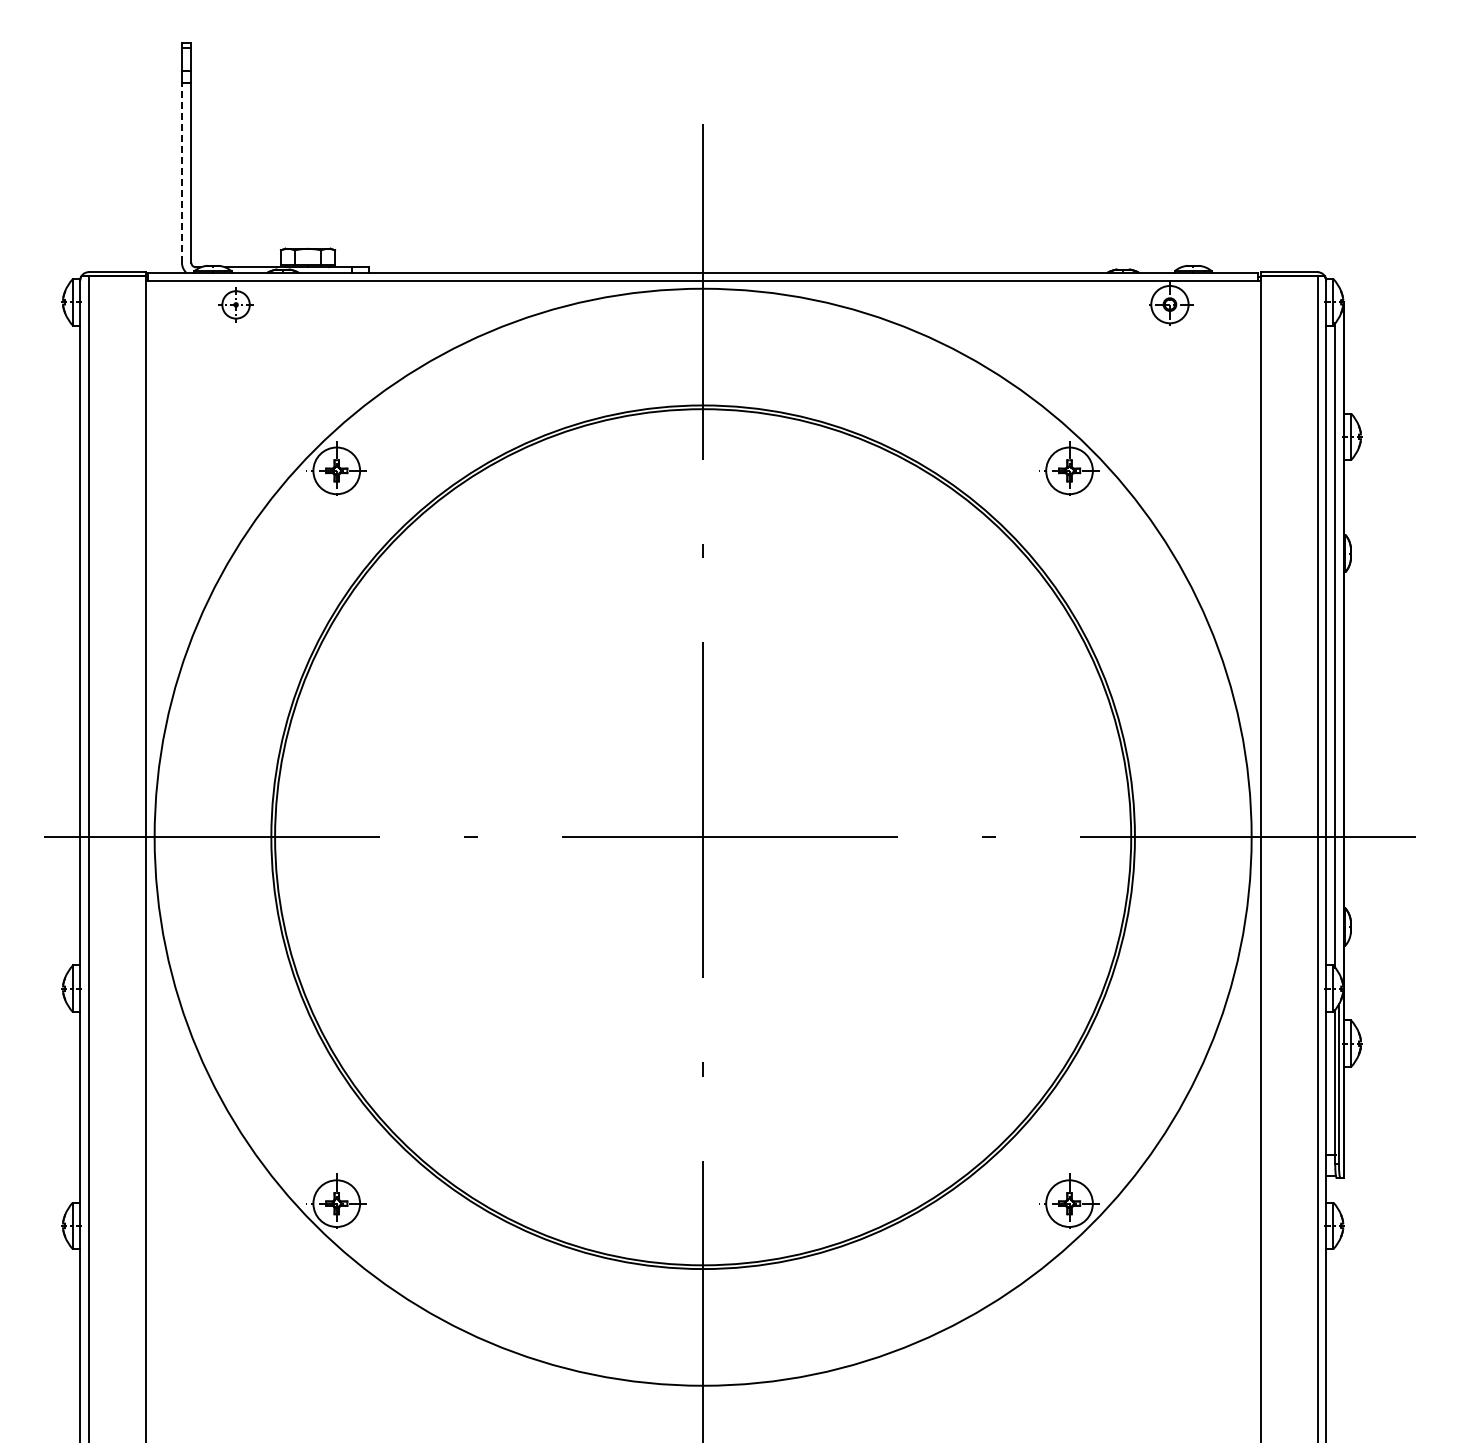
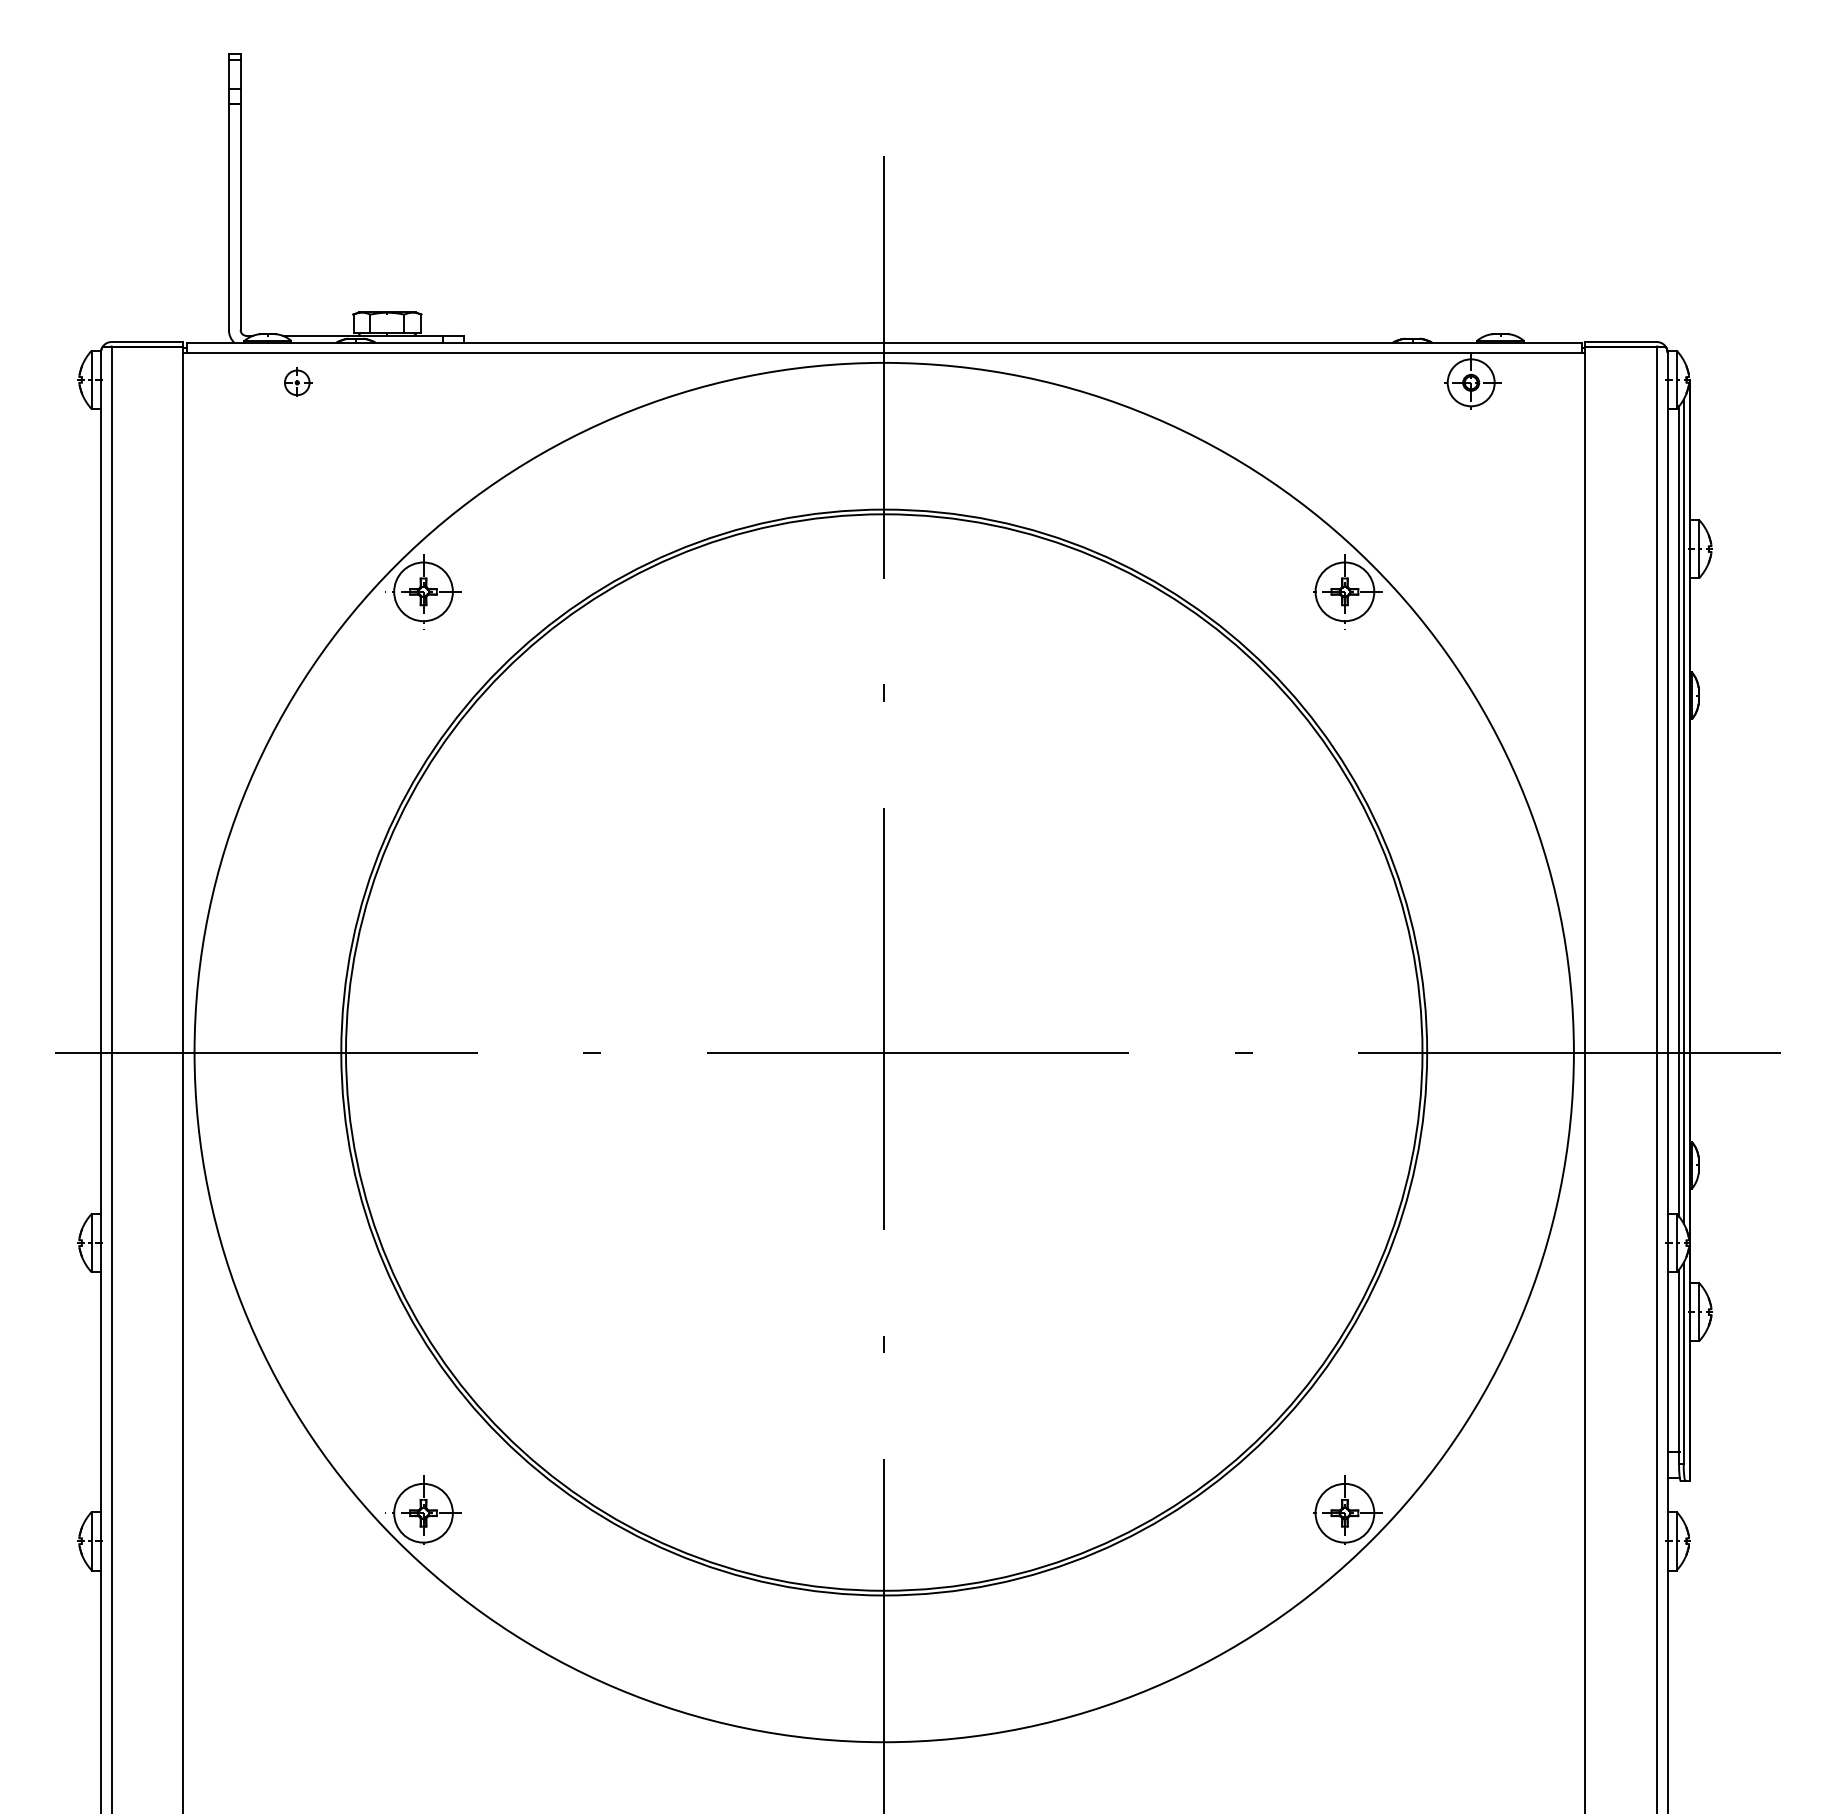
line: (181, 172) -> (228, 216), dashed -> solid
part: (236, 303) -> (297, 381), size x0.71
line: (1338, 645) -> (1683, 811), added

